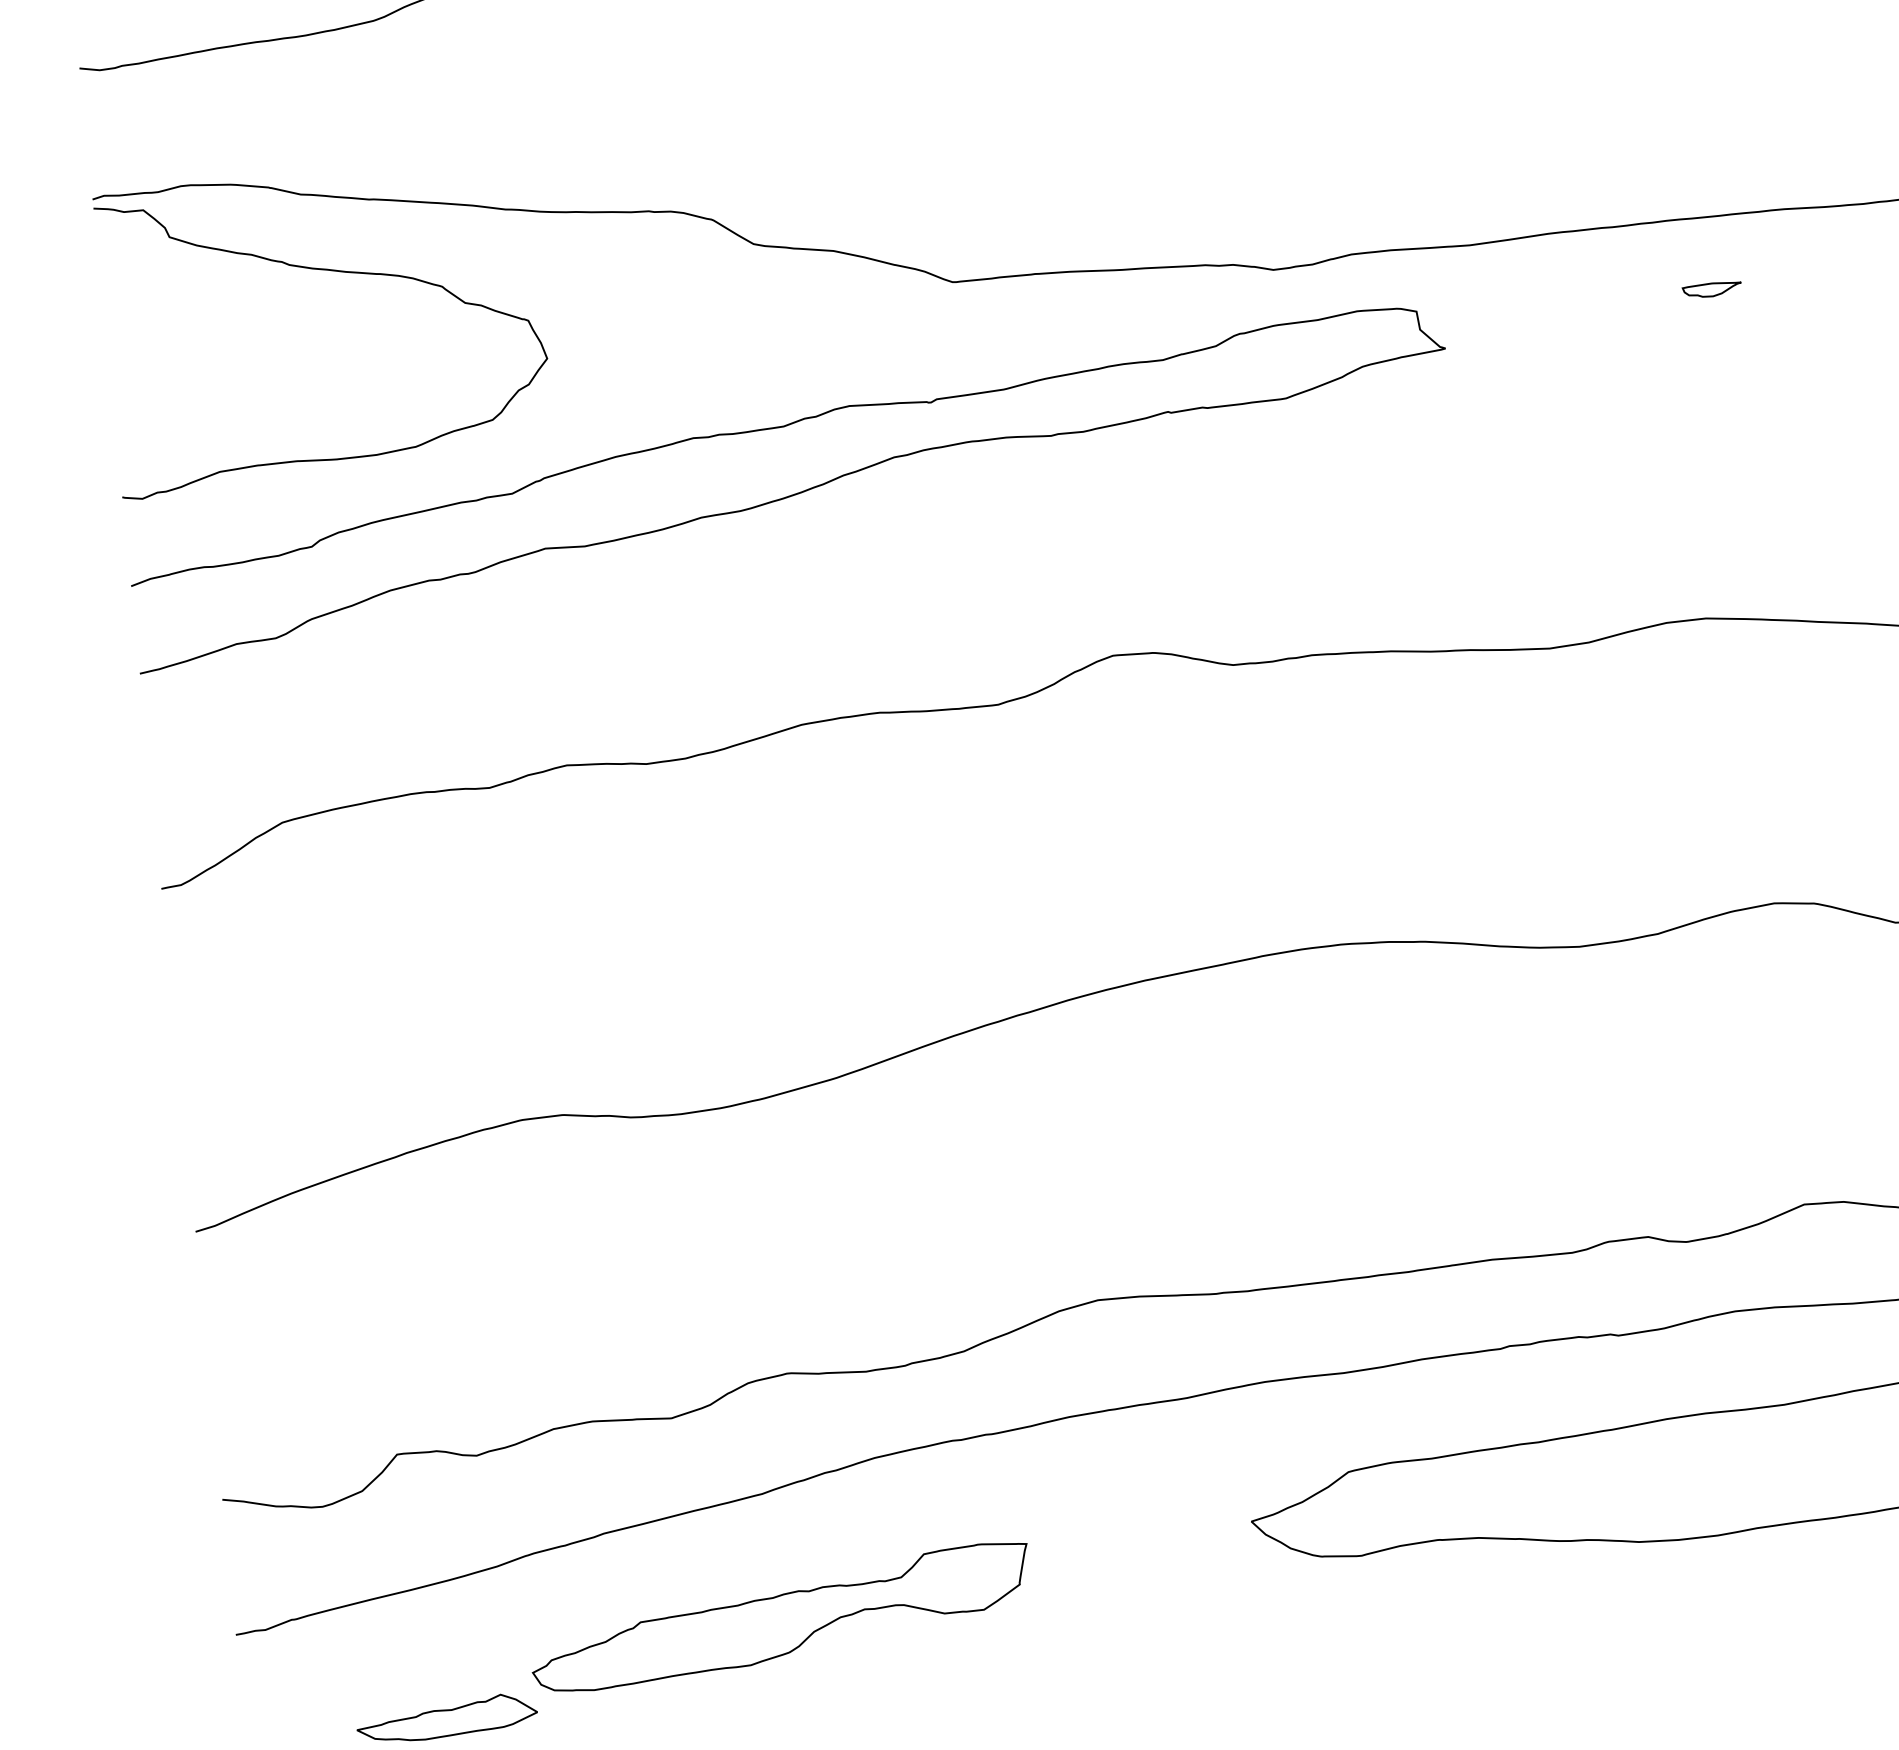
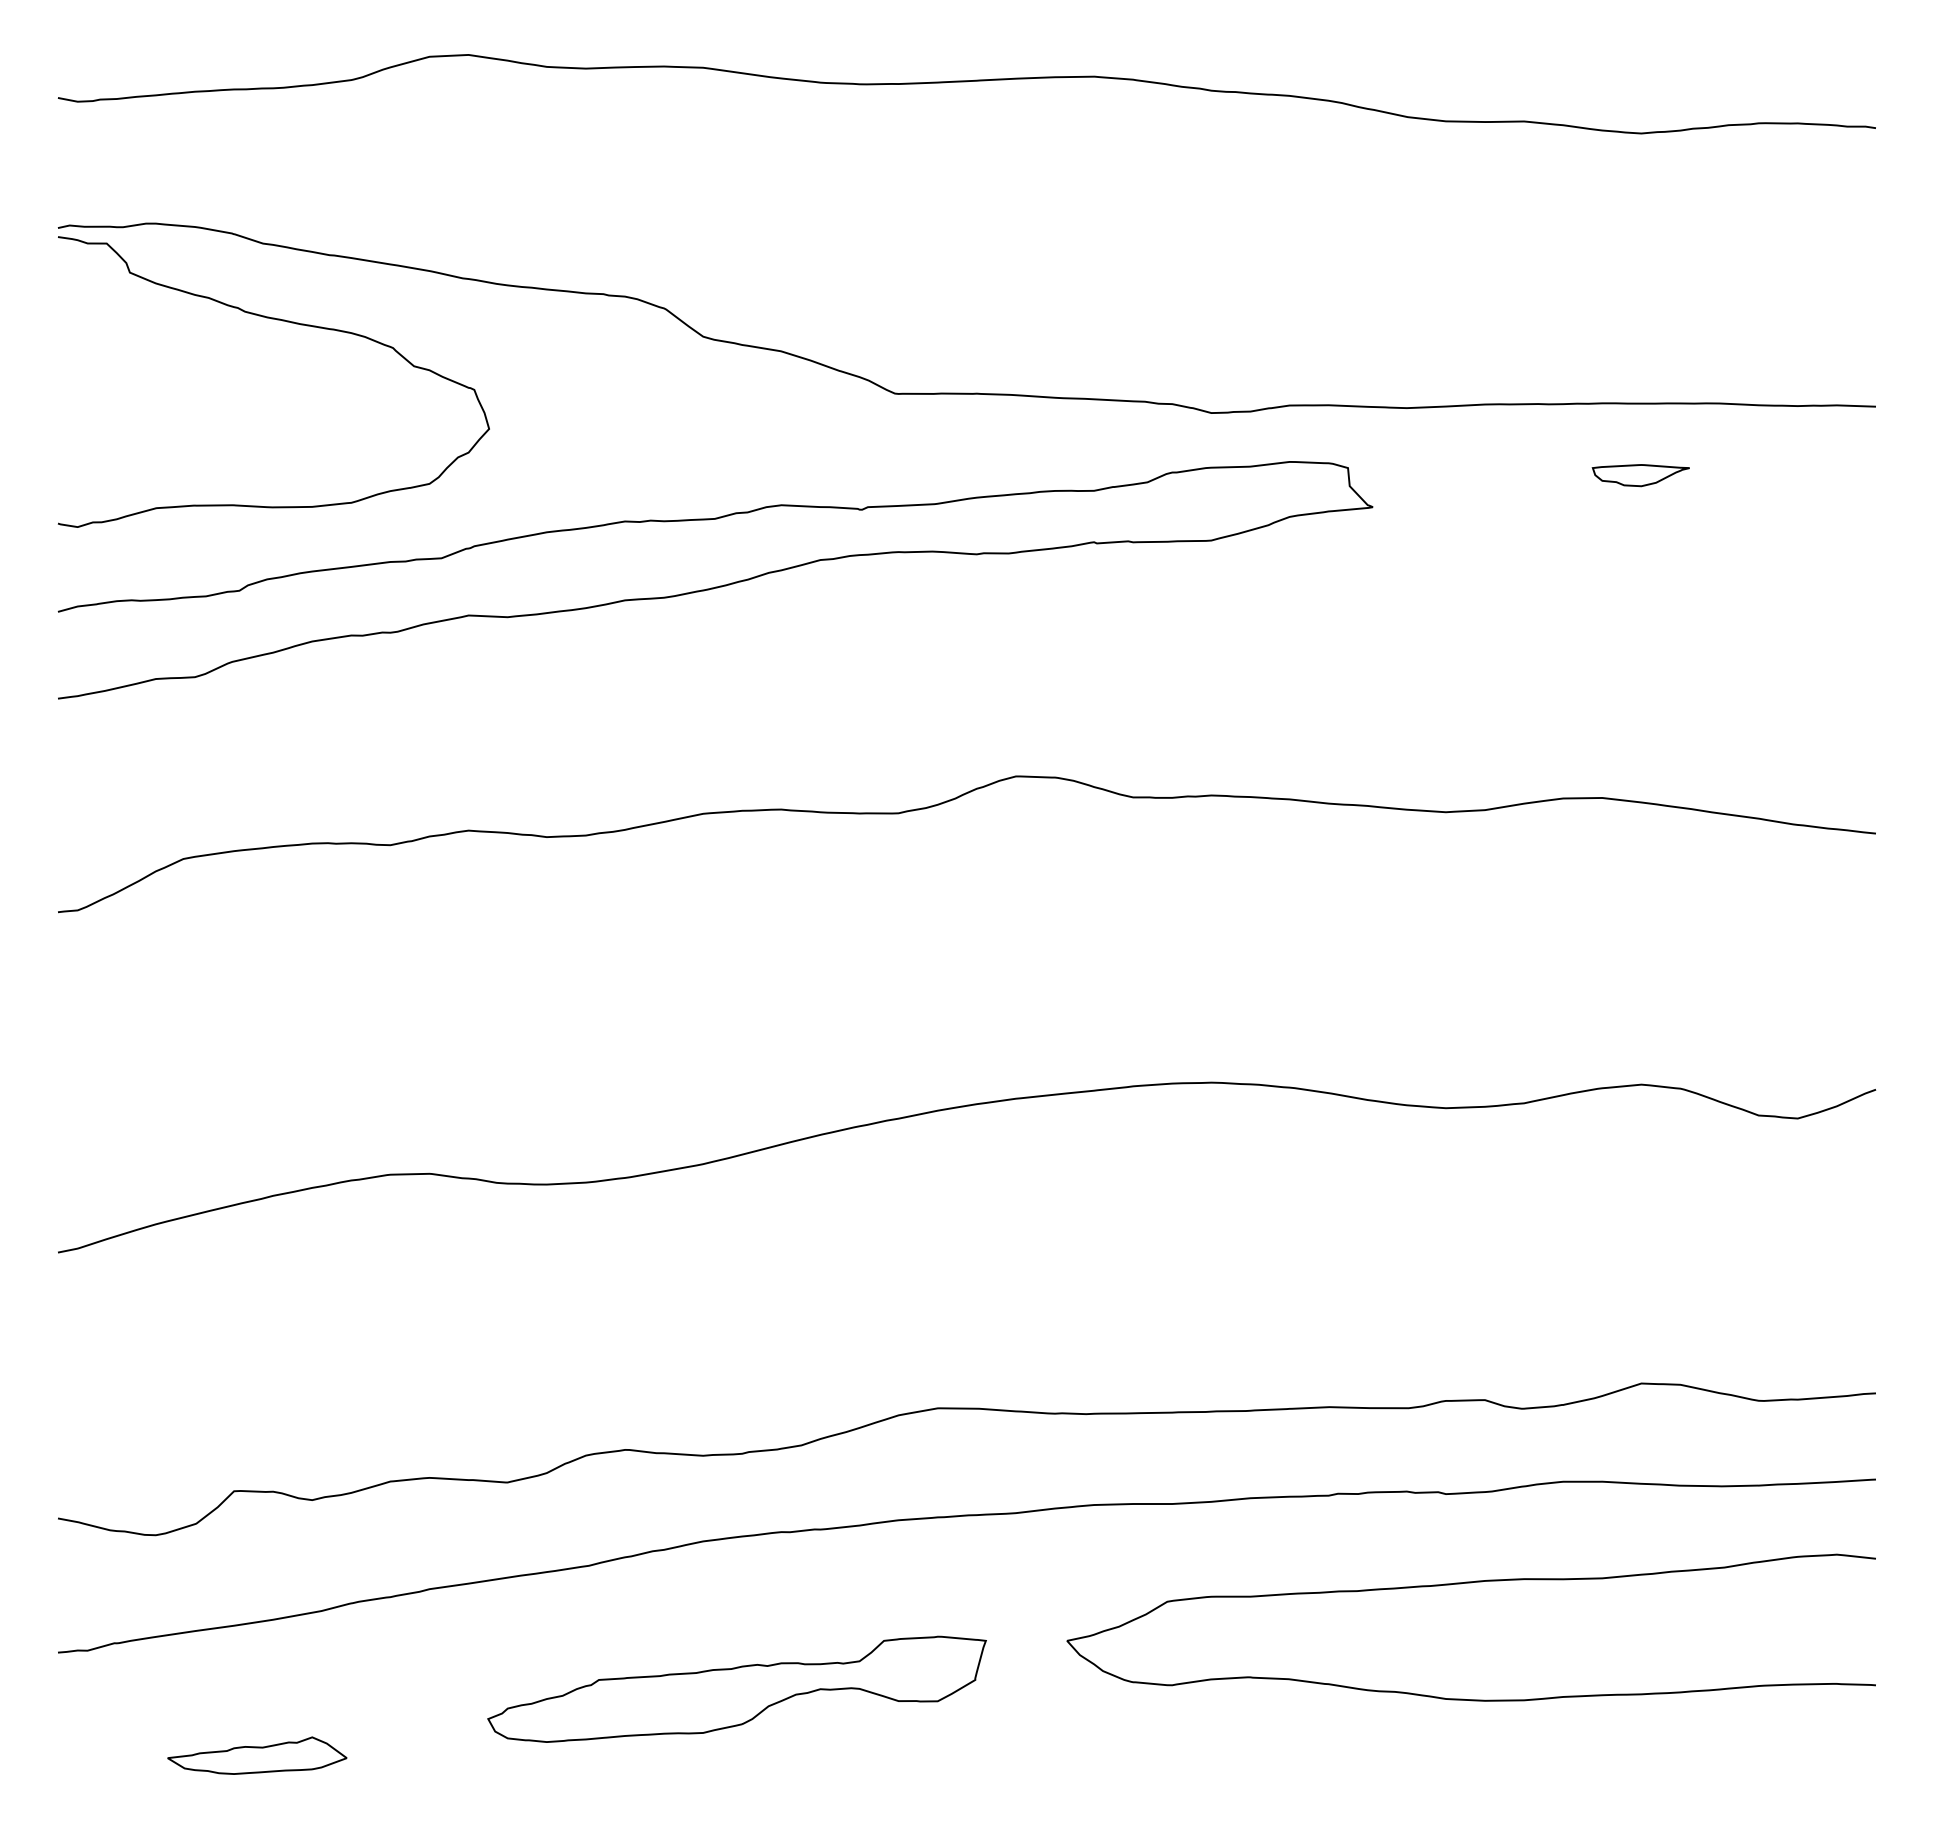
part: (1711, 289) -> (1640, 475), size x1.67
part: (780, 1617) -> (736, 1688), moved

